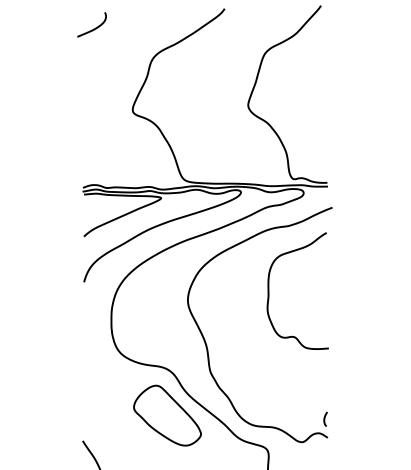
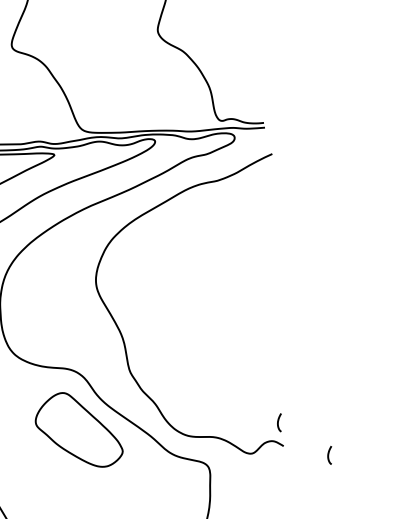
curve: (269, 290) -> (198, 263), removed
curve: (363, 446) -> (329, 454), added

